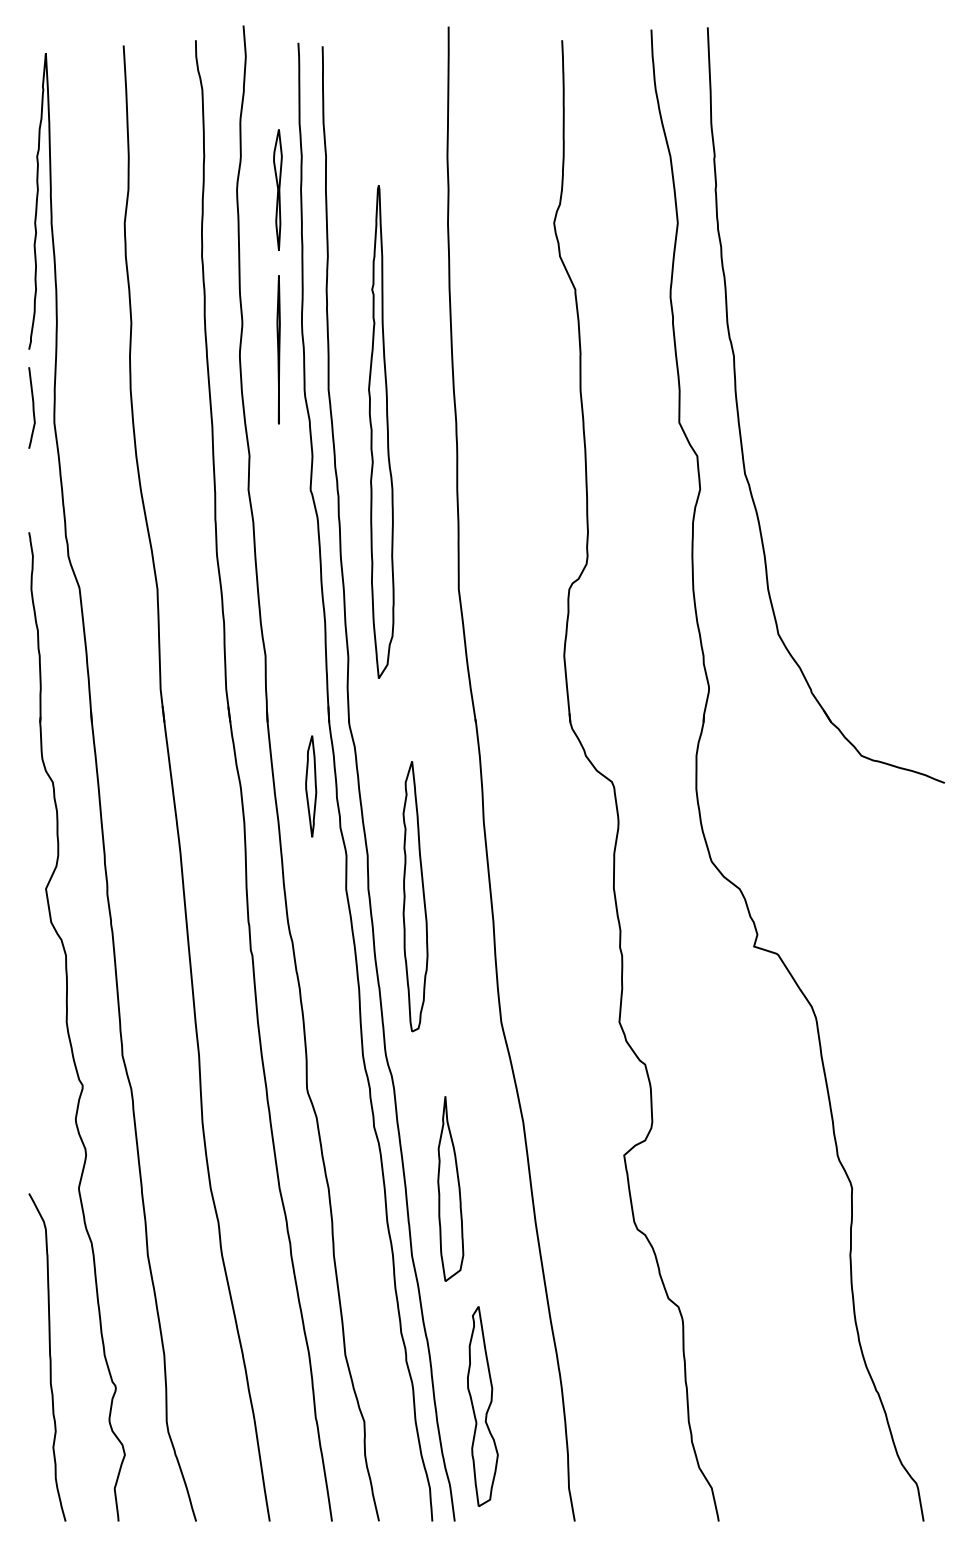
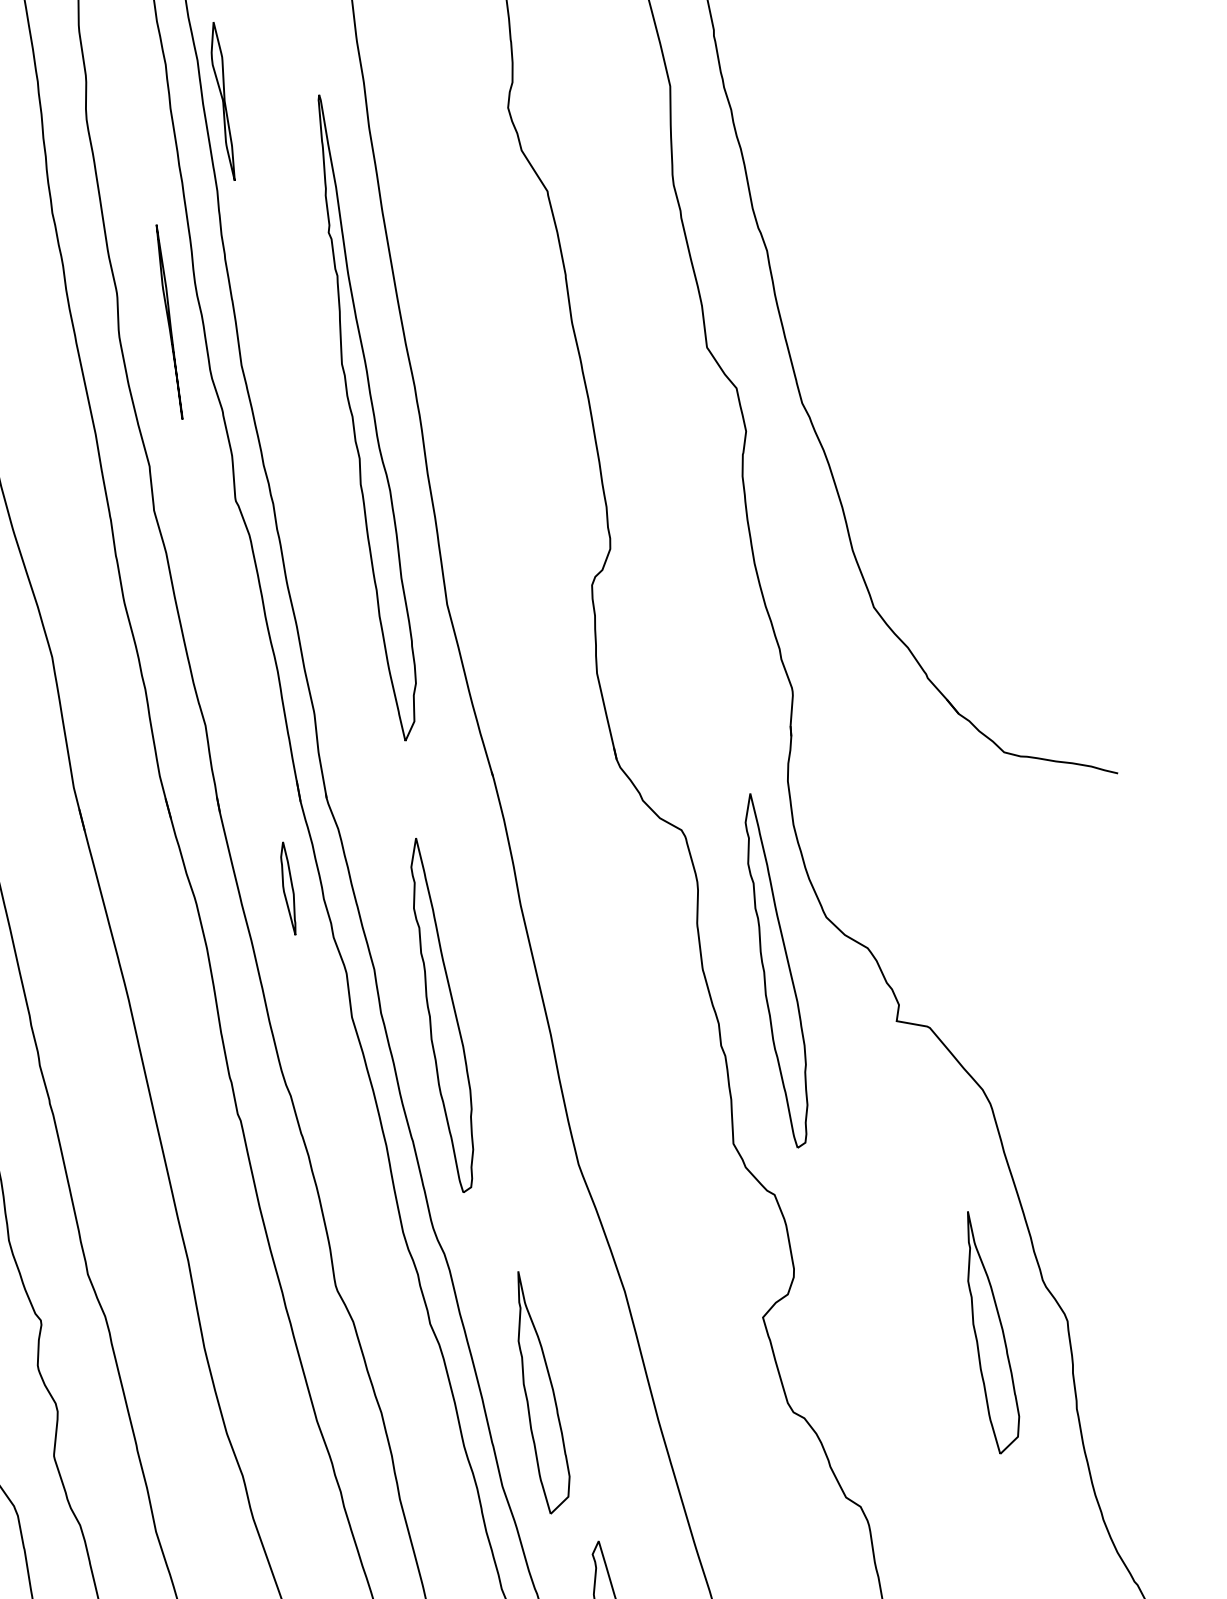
part: (277, 189) -> (222, 101), moved
part: (381, 431) -> (365, 416), moved
part: (311, 786) -> (288, 888), size x0.7
part: (670, 896) -> (778, 970), added
part: (793, 1188) -> (990, 1331), added

